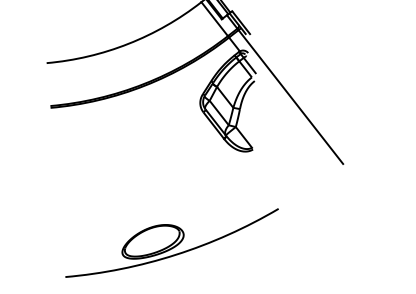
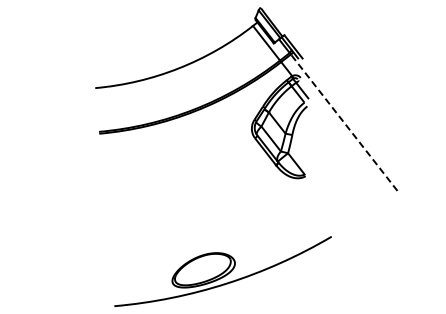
line: (291, 96) -> (344, 122), solid -> dashed

